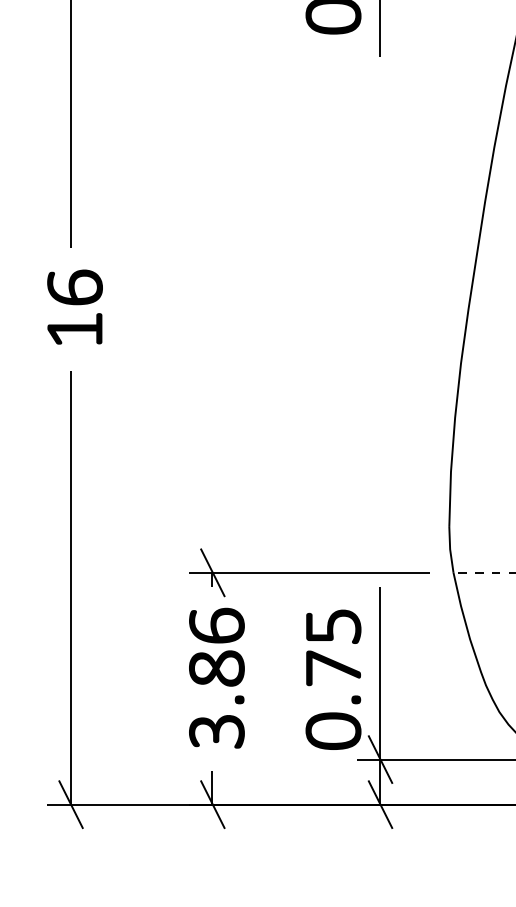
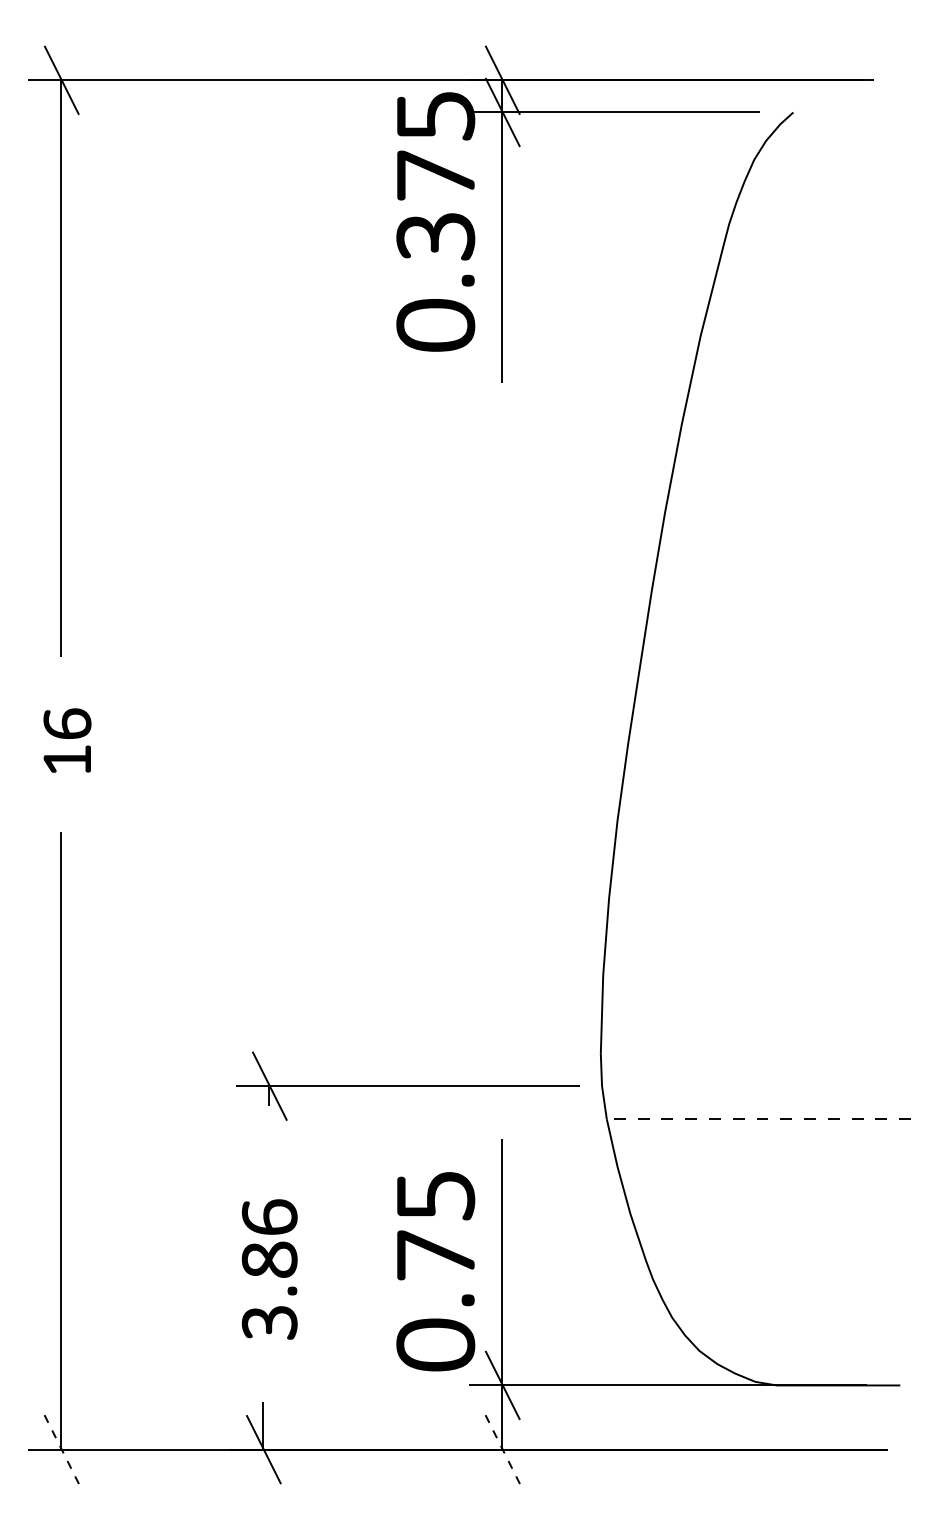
part: (75, 307) -> (67, 740), size x0.6
part: (309, 572) -> (407, 1085), moved
part: (216, 678) -> (269, 1269), size x0.7
line: (70, 804) -> (61, 1449), solid -> dashed
line: (380, 804) -> (502, 1449), solid -> dashed

